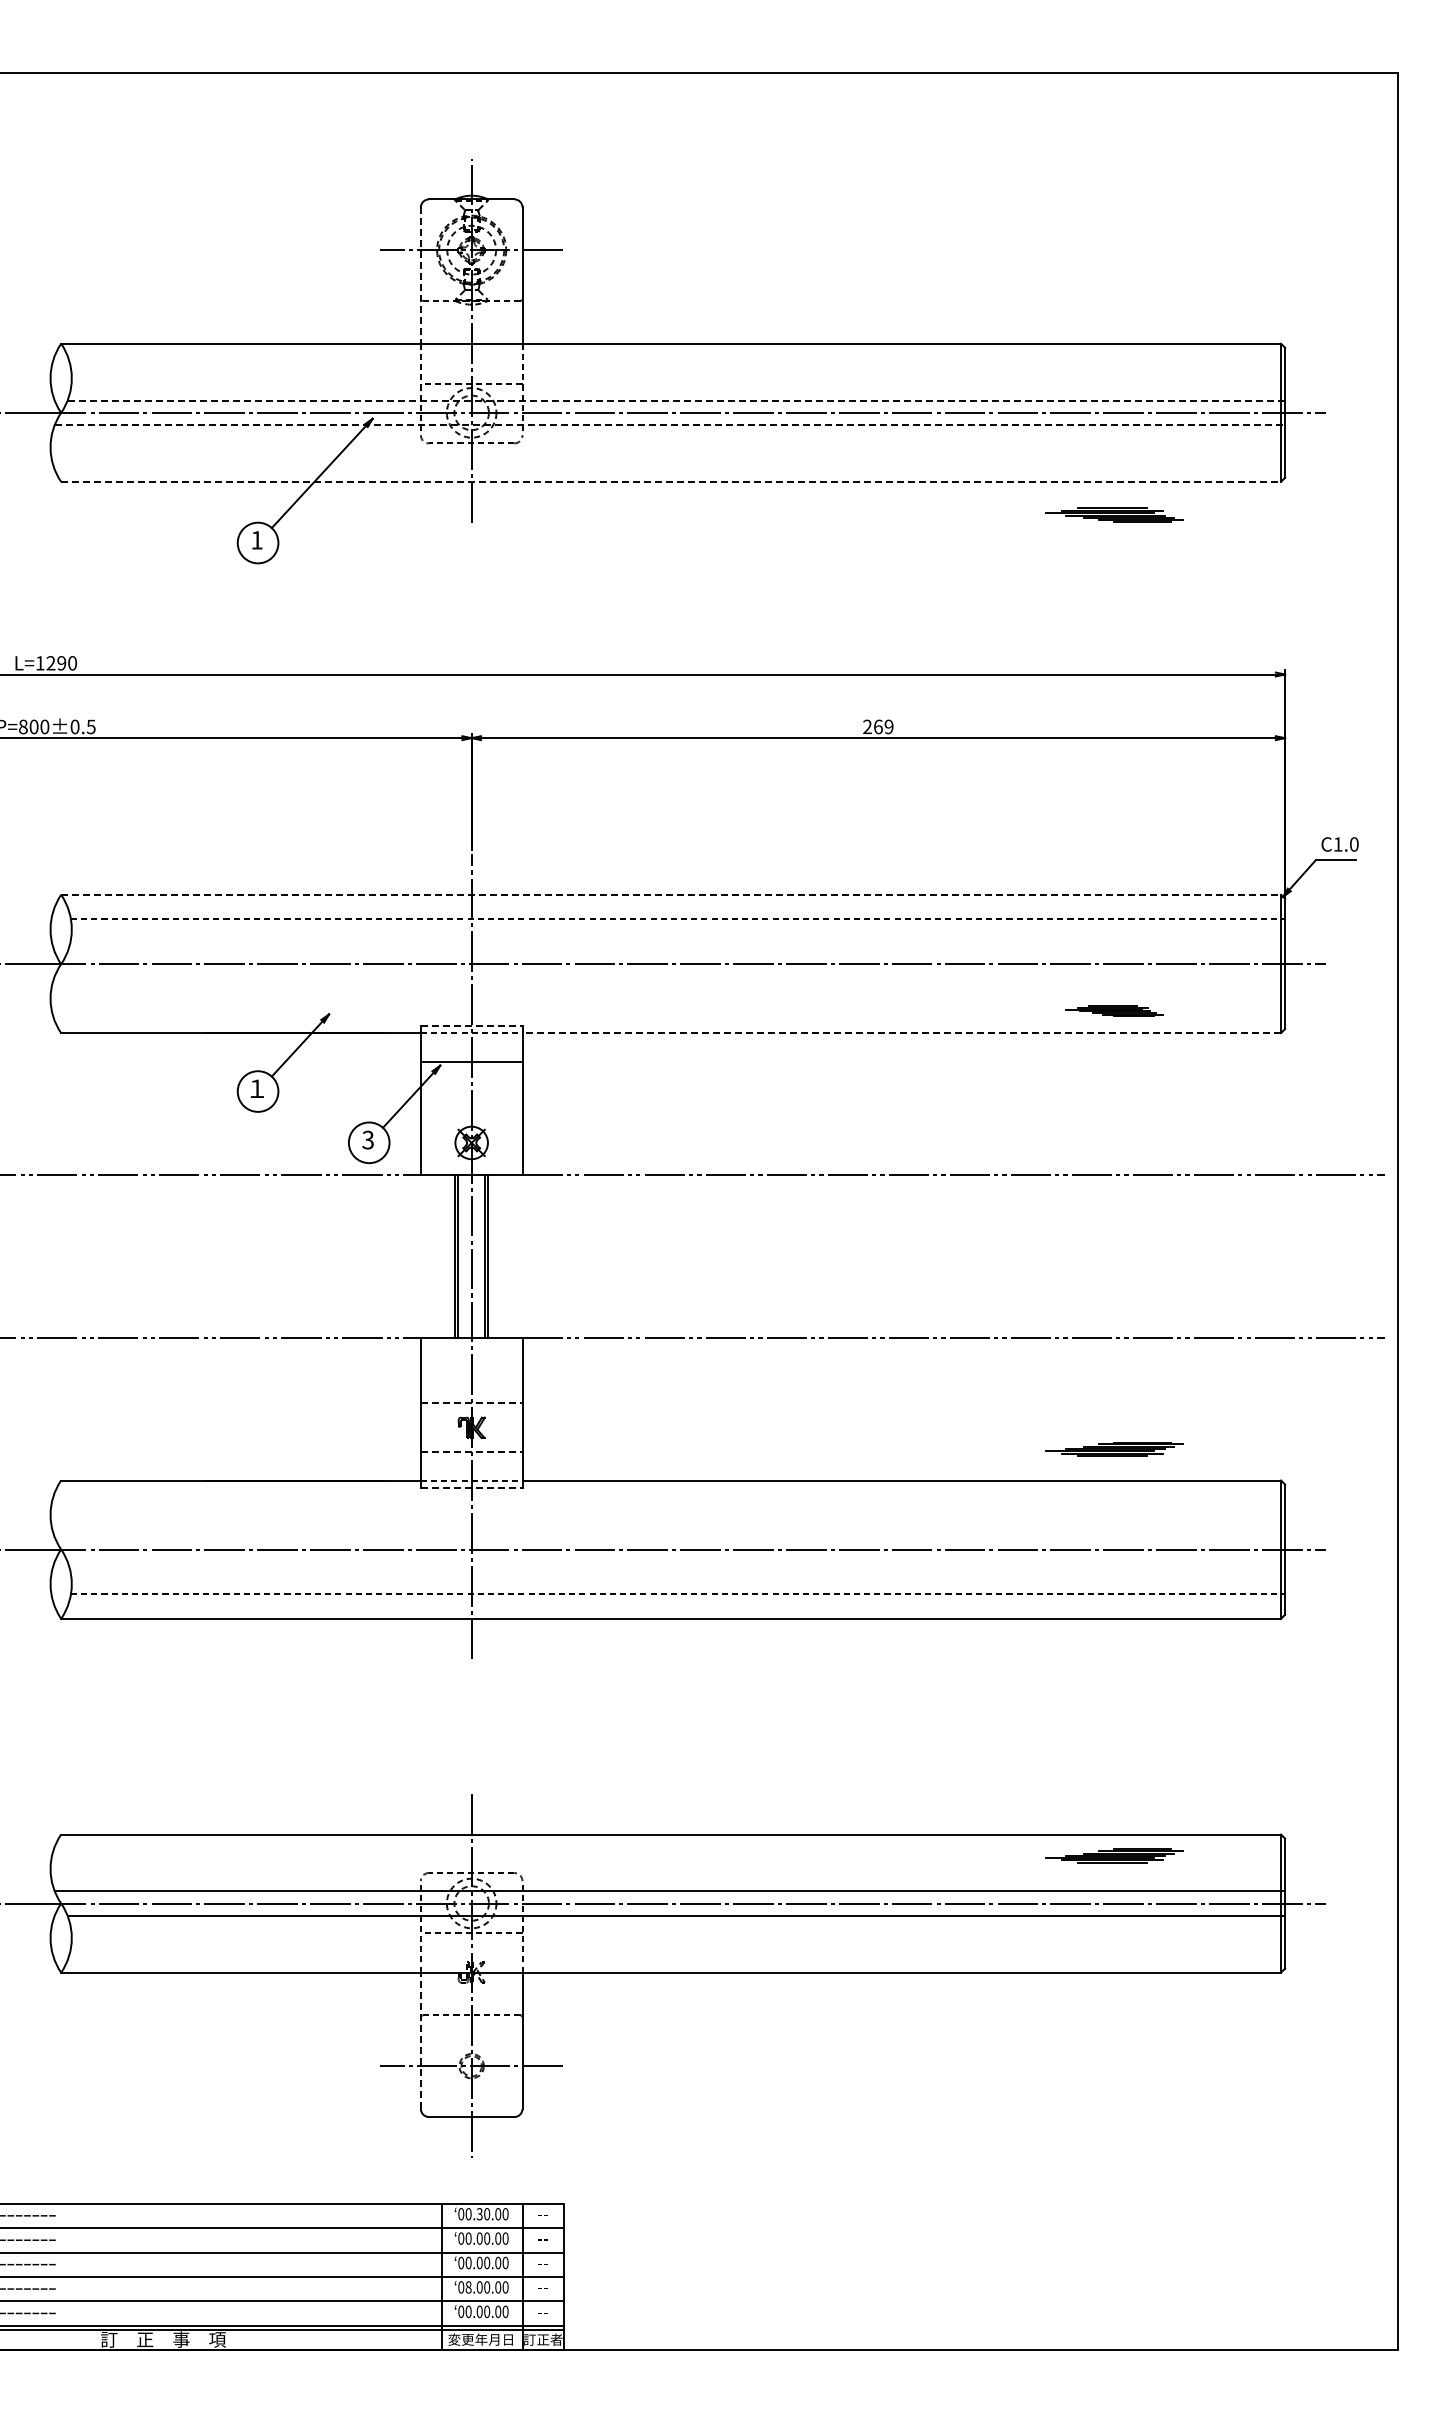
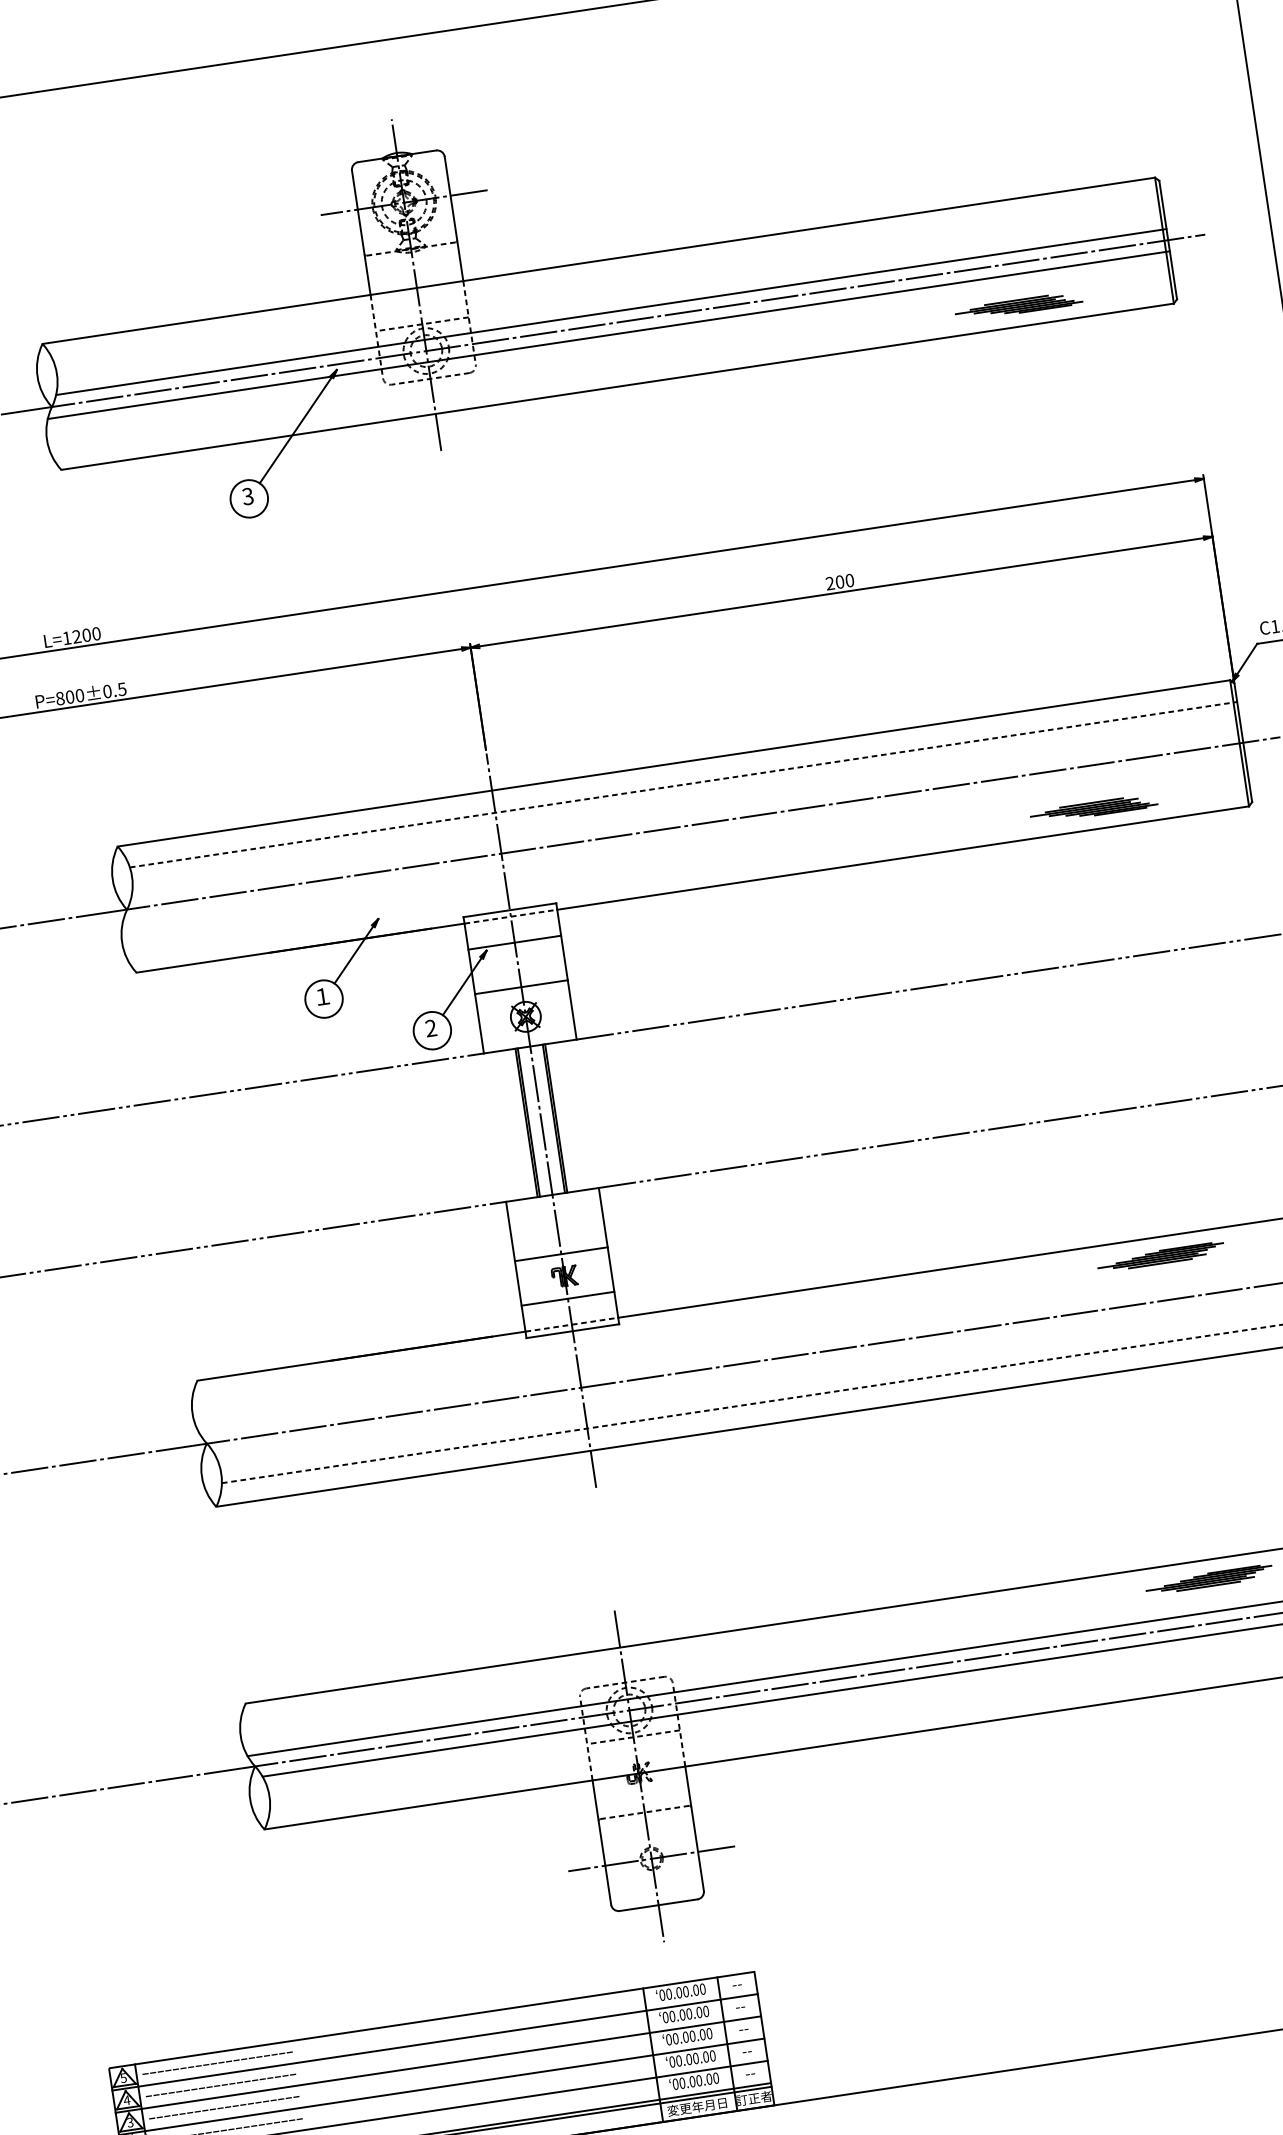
line: (420, 276) -> (361, 233), dashed -> solid
line: (676, 400) -> (611, 311), dashed -> solid
line: (670, 425) -> (609, 335), dashed -> solid
line: (671, 481) -> (617, 386), dashed -> solid
part: (1114, 514) -> (1018, 305), moved
text: (256, 539) -> (247, 495), 1 -> 3
text: (61, 663) -> (86, 635), L=1290 -> L=1200
text: (883, 726) -> (844, 580), 269 -> 200
line: (671, 894) -> (674, 763), dashed -> solid
part: (1114, 1010) -> (1094, 808), size x1.43
line: (471, 1026) -> (509, 910), dashed -> solid
line: (901, 1033) -> (902, 858), dashed -> solid
line: (471, 1110) -> (521, 987), added
text: (367, 1140) -> (430, 1028), 3 -> 2
line: (471, 1403) -> (561, 1254), dashed -> solid
part: (1114, 1449) -> (1161, 1257), moved
line: (471, 1452) -> (567, 1299), dashed -> solid
line: (471, 1487) -> (572, 1331), dashed -> solid
line: (420, 2040) -> (601, 1842), dashed -> solid
text: (479, 2214) -> (679, 1993), 00.30.00 -> 00.00.00
text: (468, 2287) -> (678, 2061), 08.00.00 -> 00.00.00

